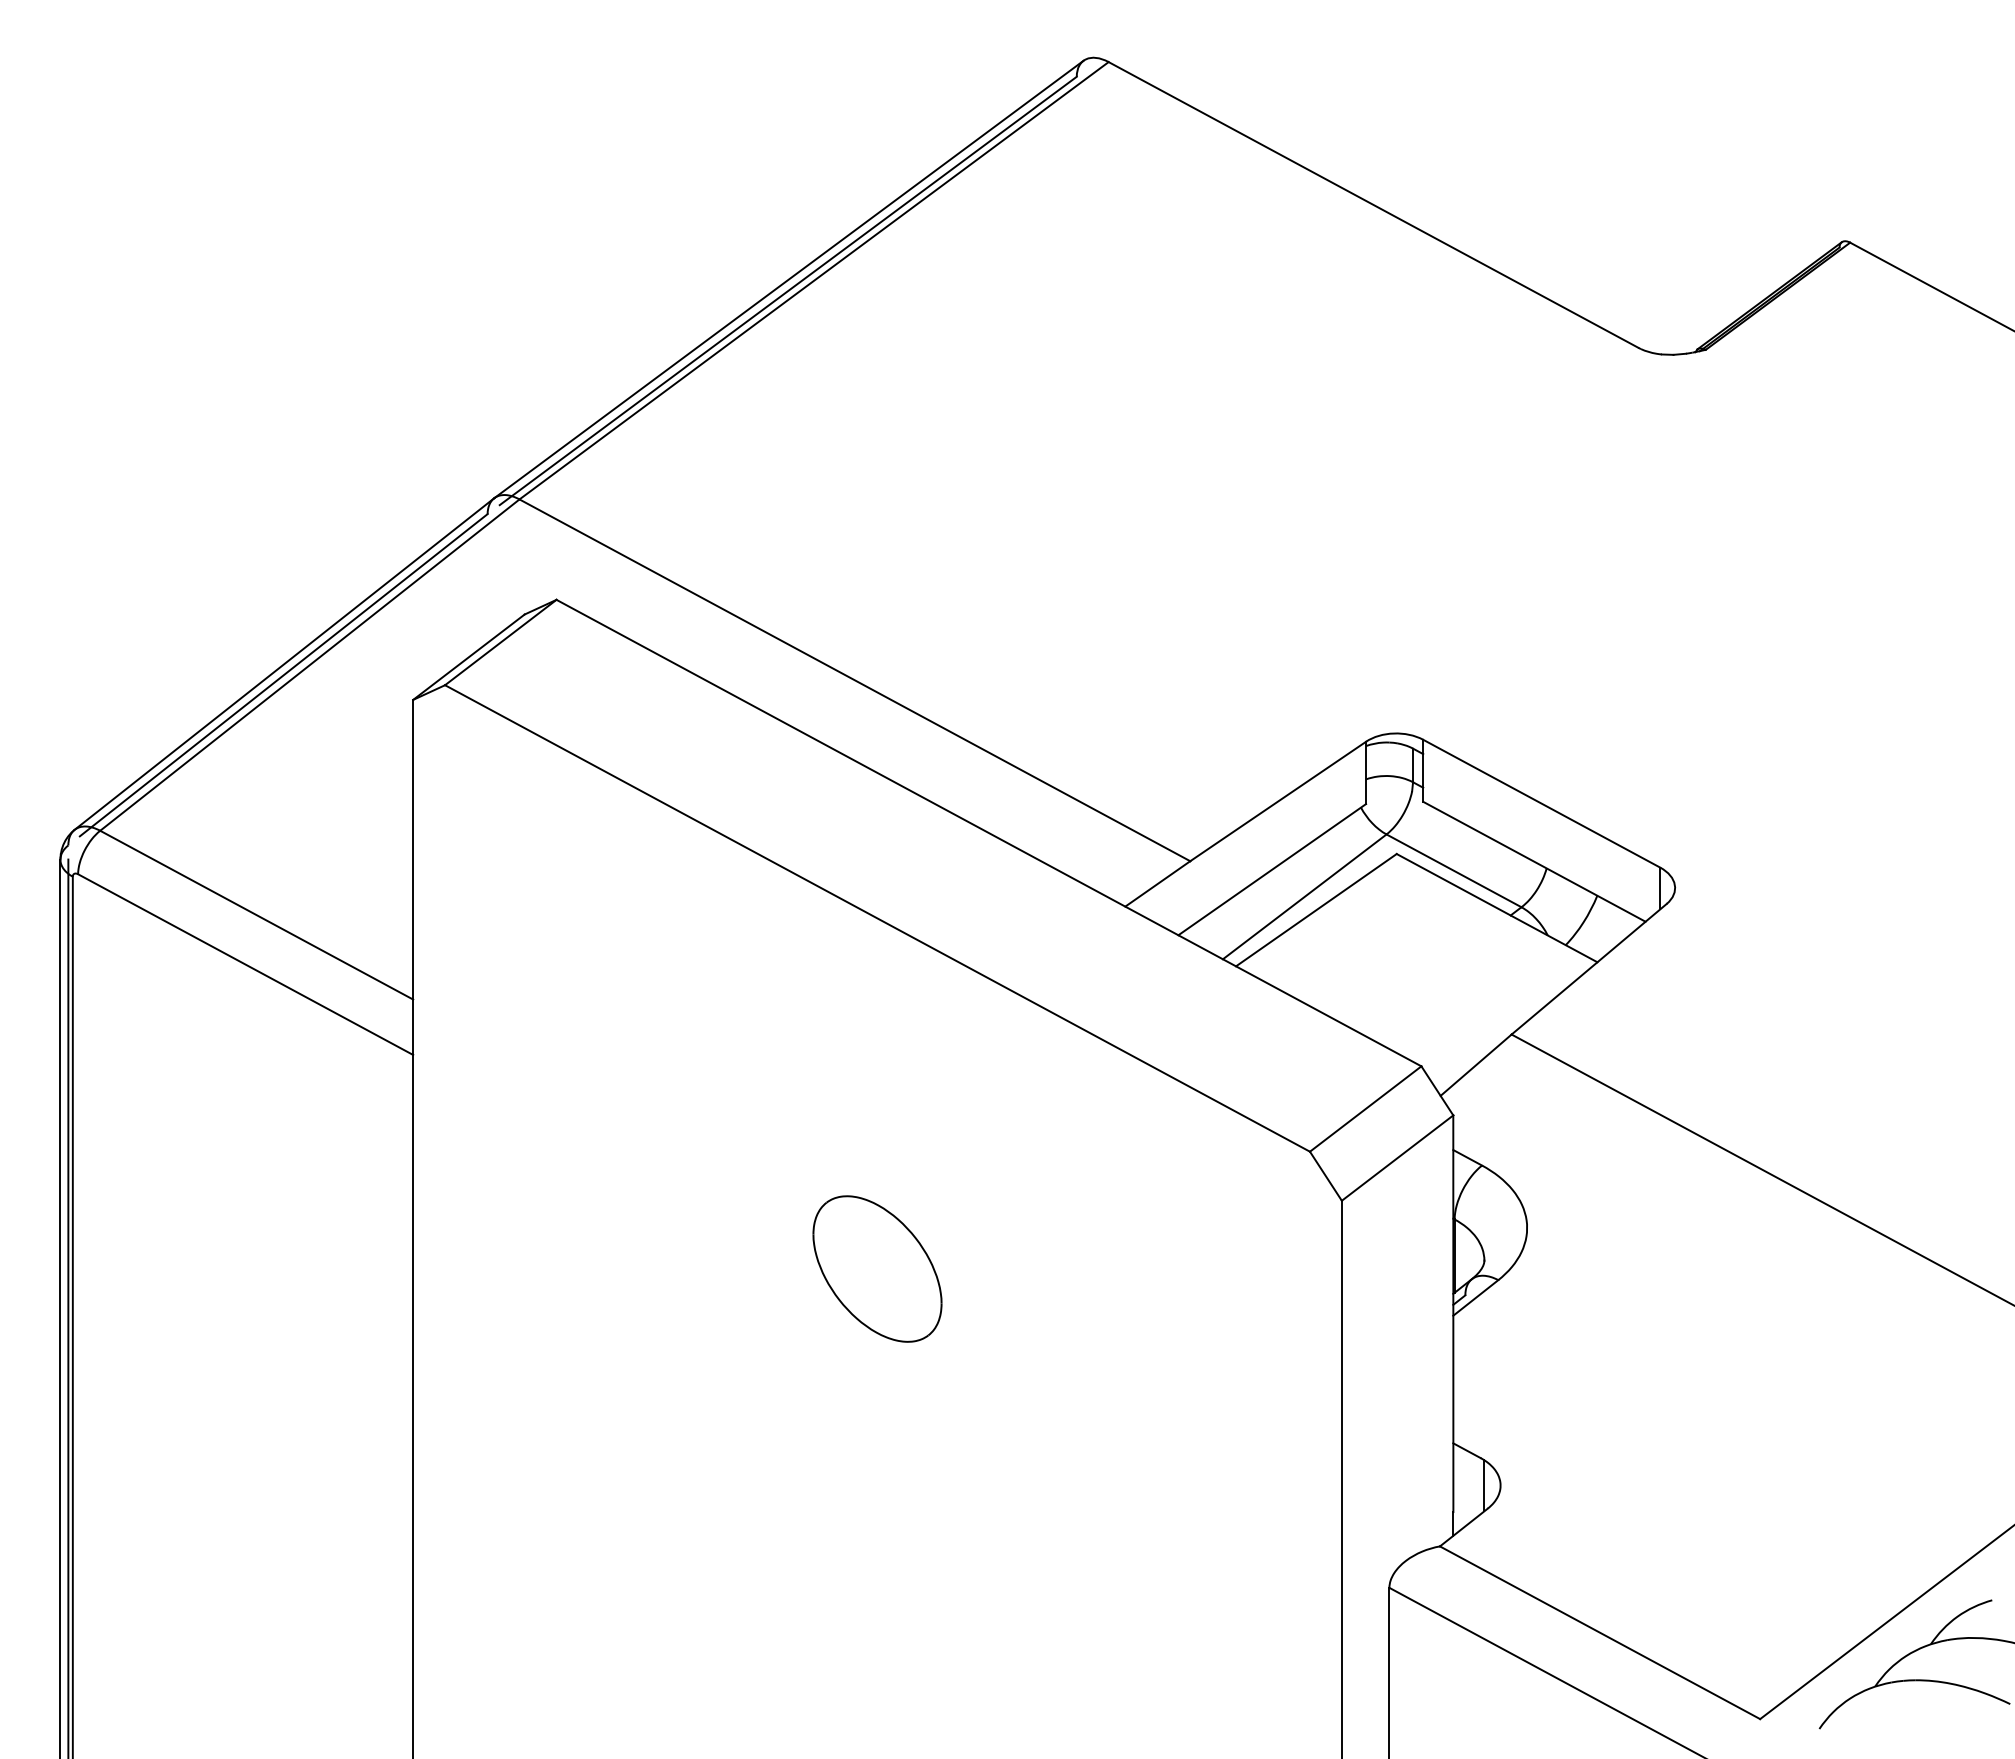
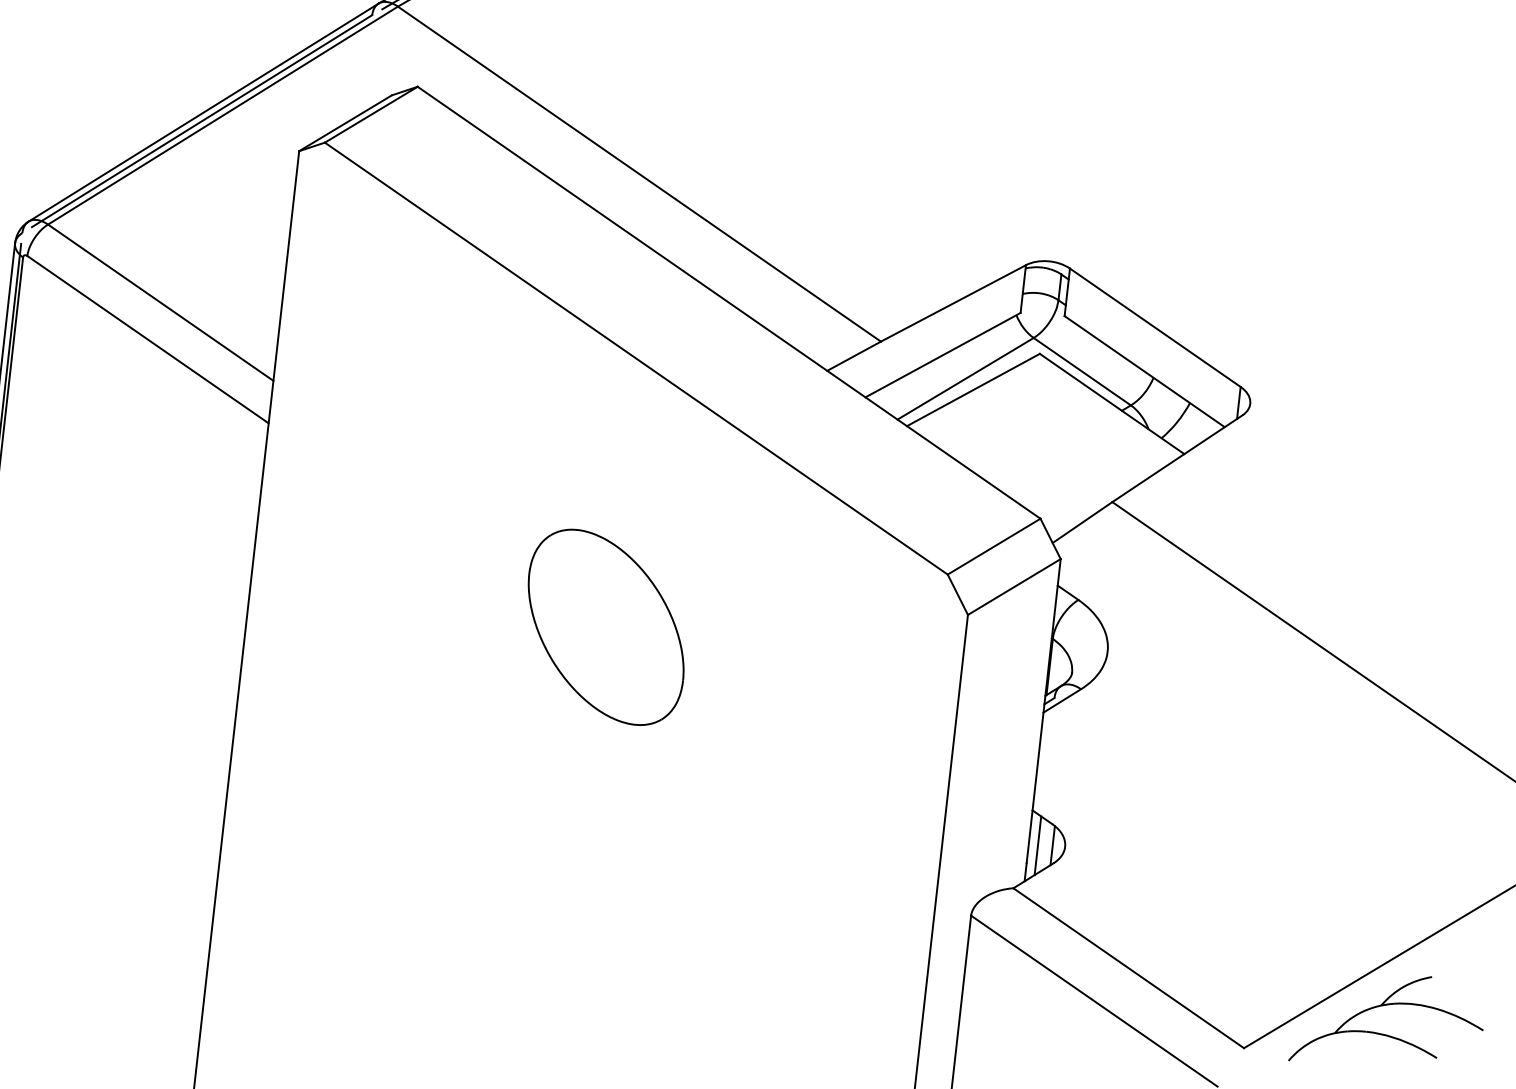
part: (877, 1268) -> (606, 626), size x1.67
line: (1465, 1487) -> (1038, 845), added

